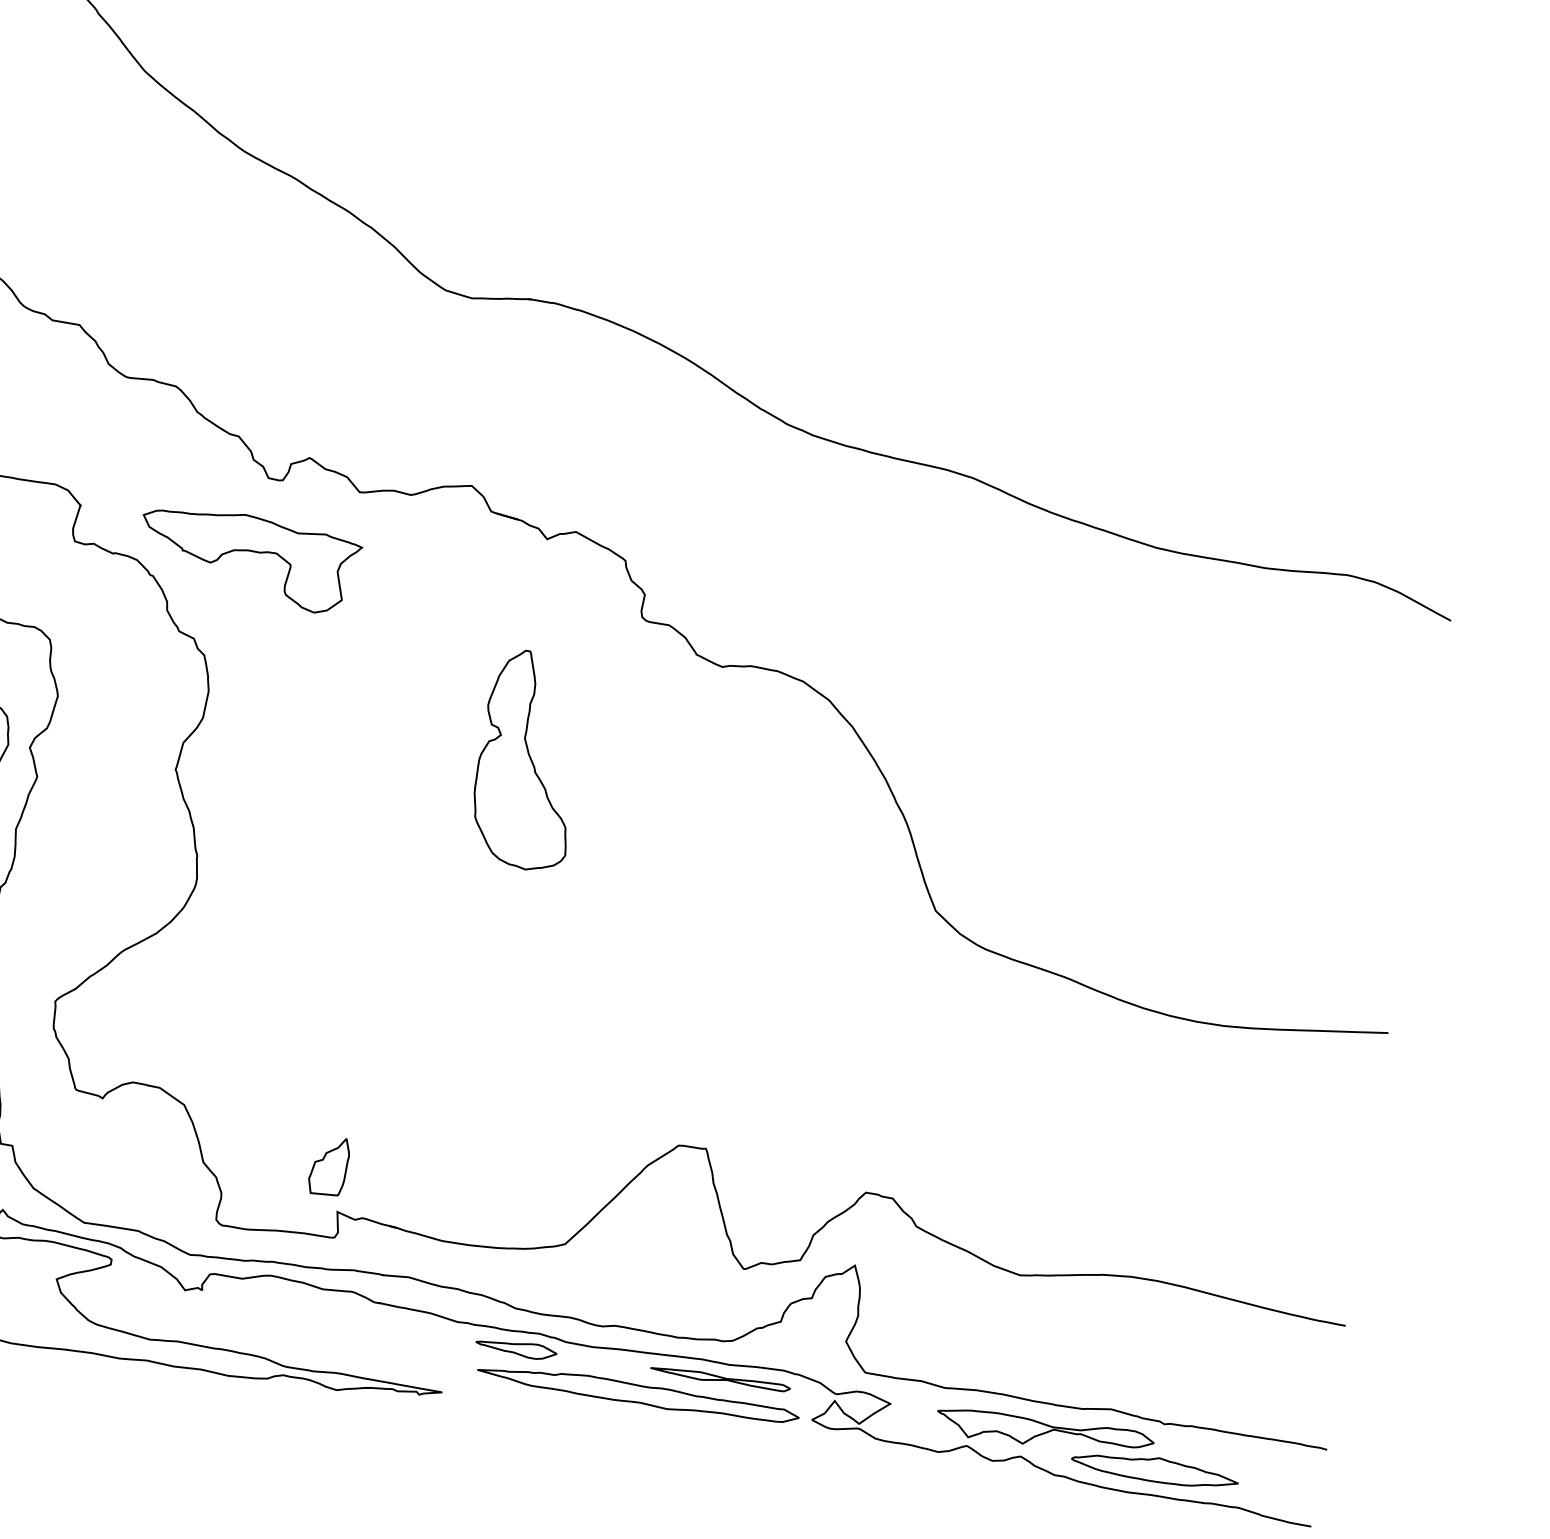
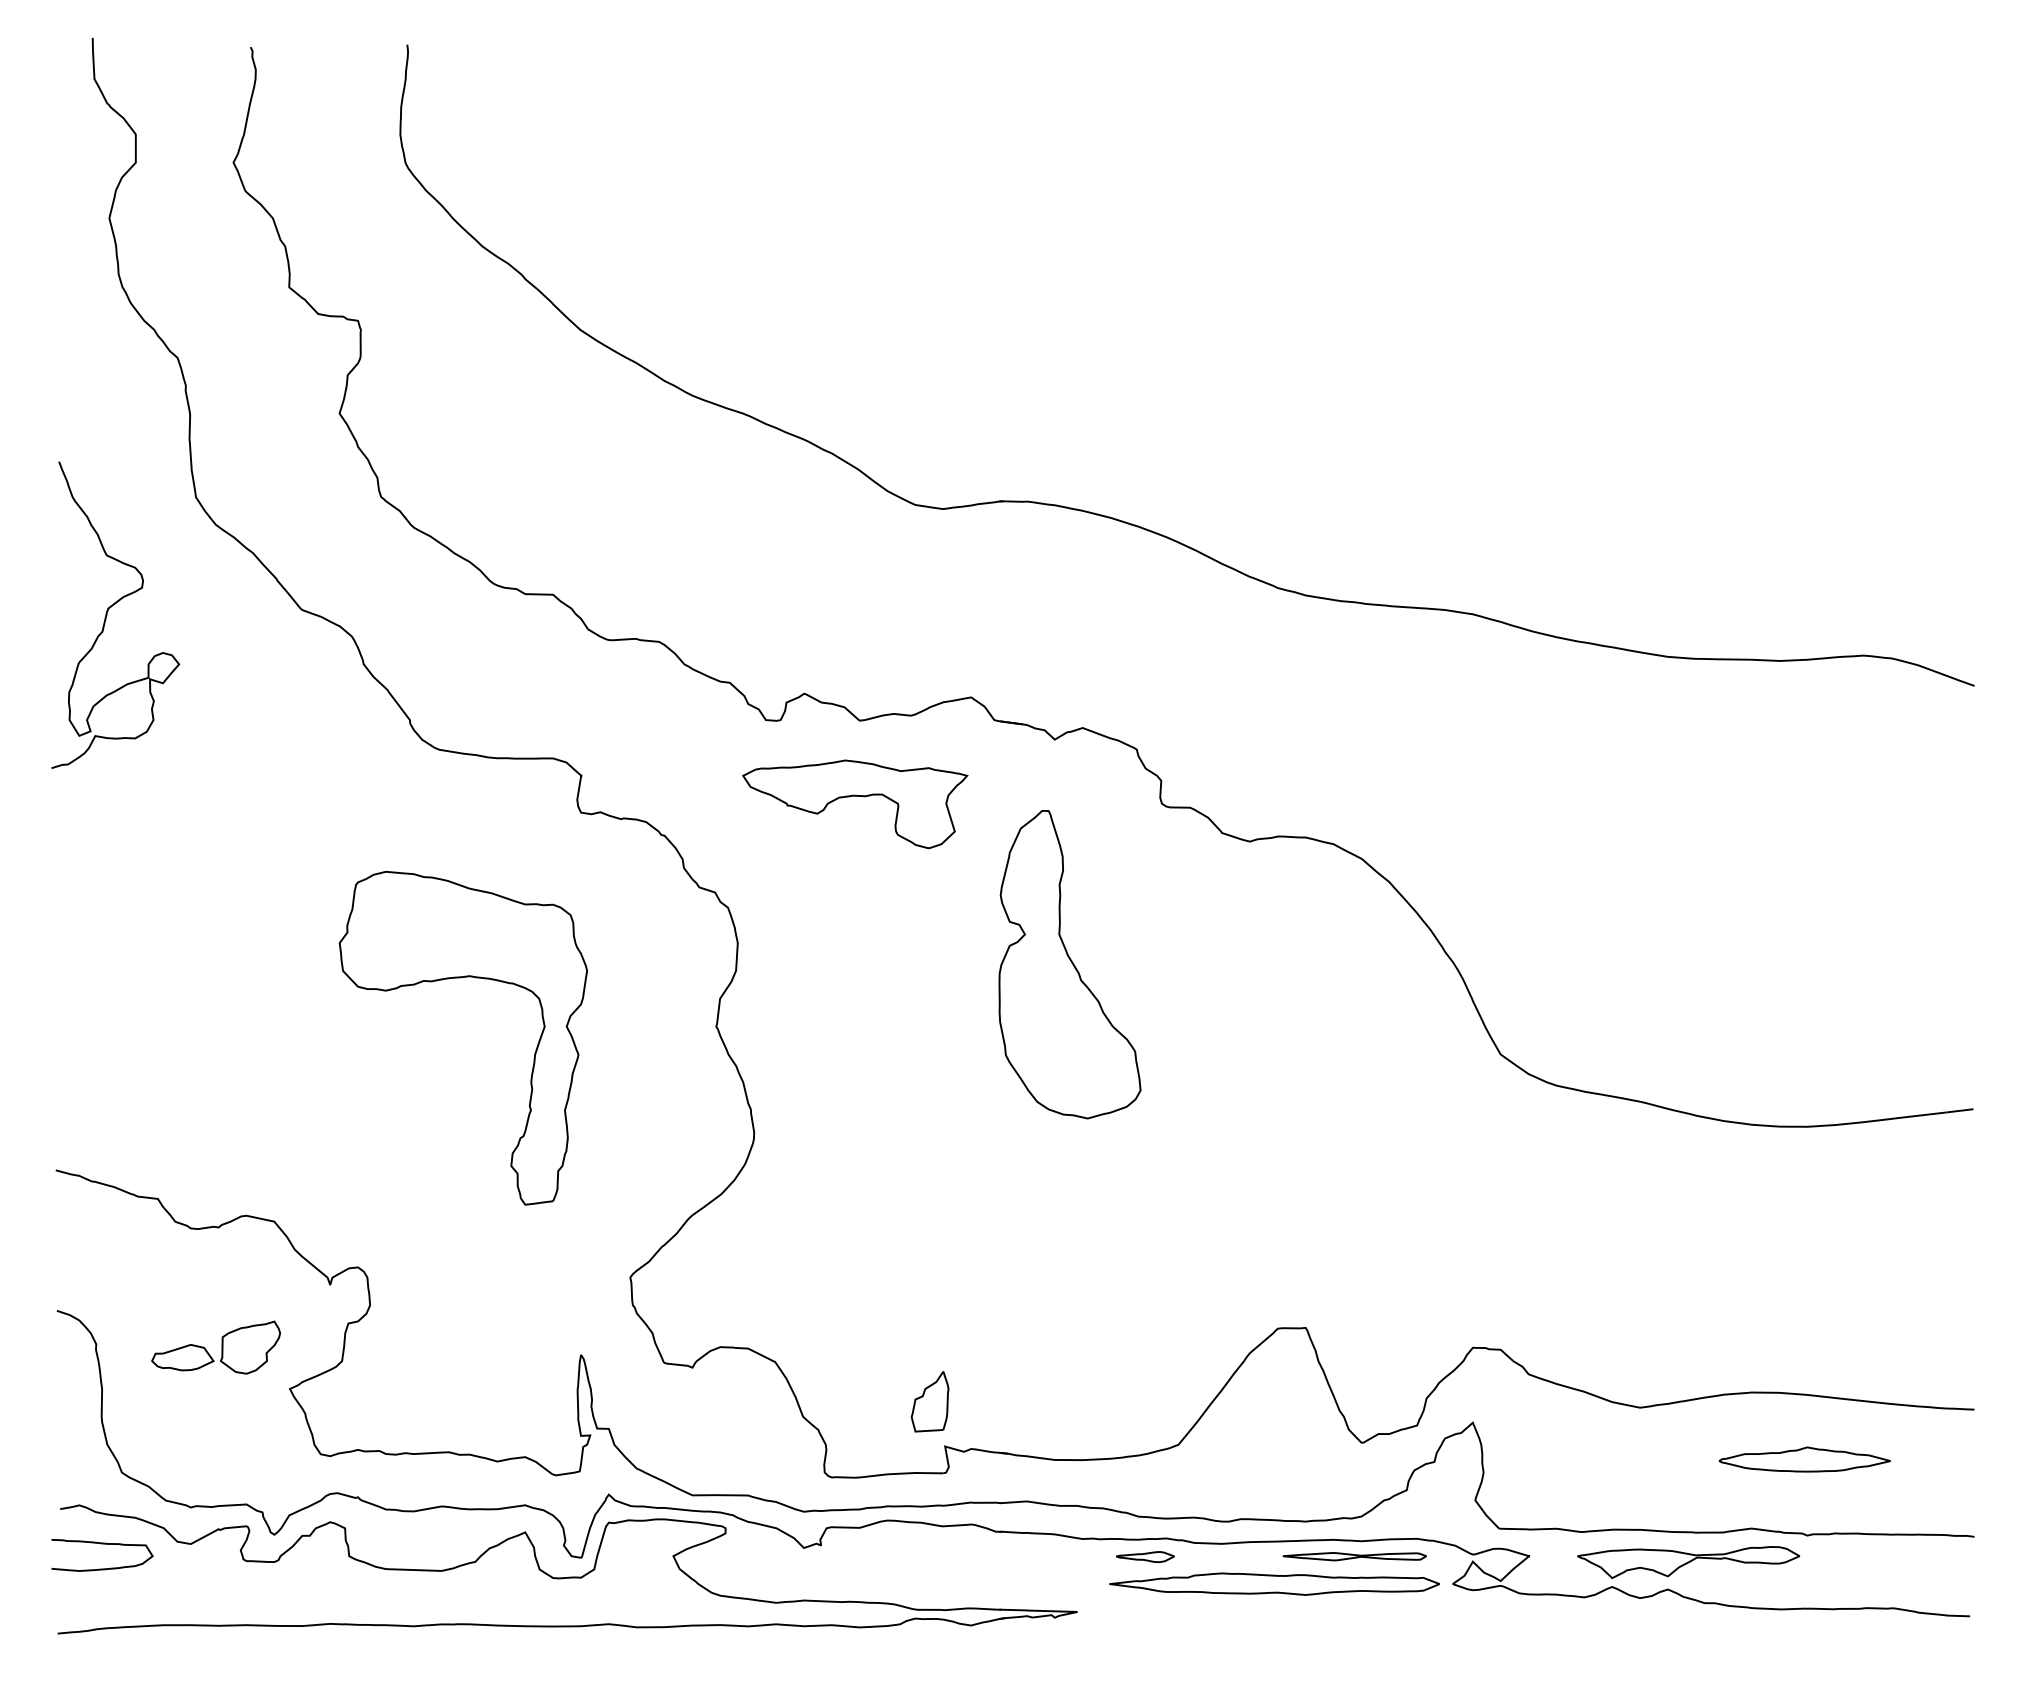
part: (250, 551) -> (855, 796), moved
part: (528, 760) -> (1069, 964), size x1.4
part: (516, 1348) -> (1145, 1556), size x0.7
part: (1154, 1469) -> (1804, 1459), moved

